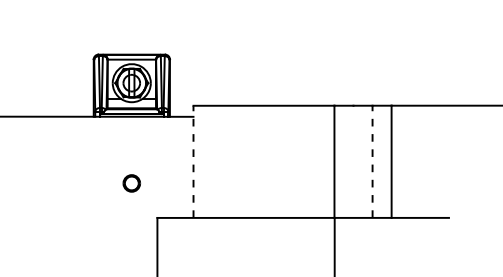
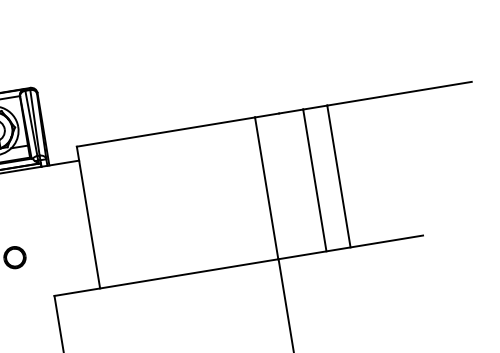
line: (193, 161) -> (88, 217), dashed -> solid
line: (372, 161) -> (314, 180), dashed -> solid

